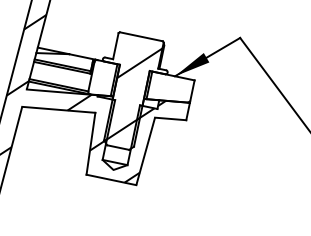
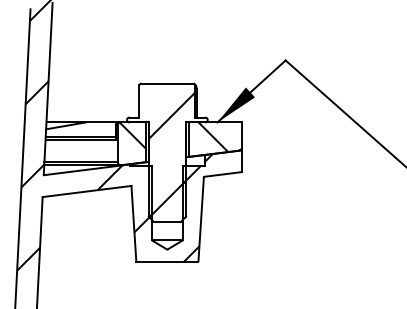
hatch: (104, 72) -> (132, 135), added
hatch: (169, 87) -> (213, 137), added

